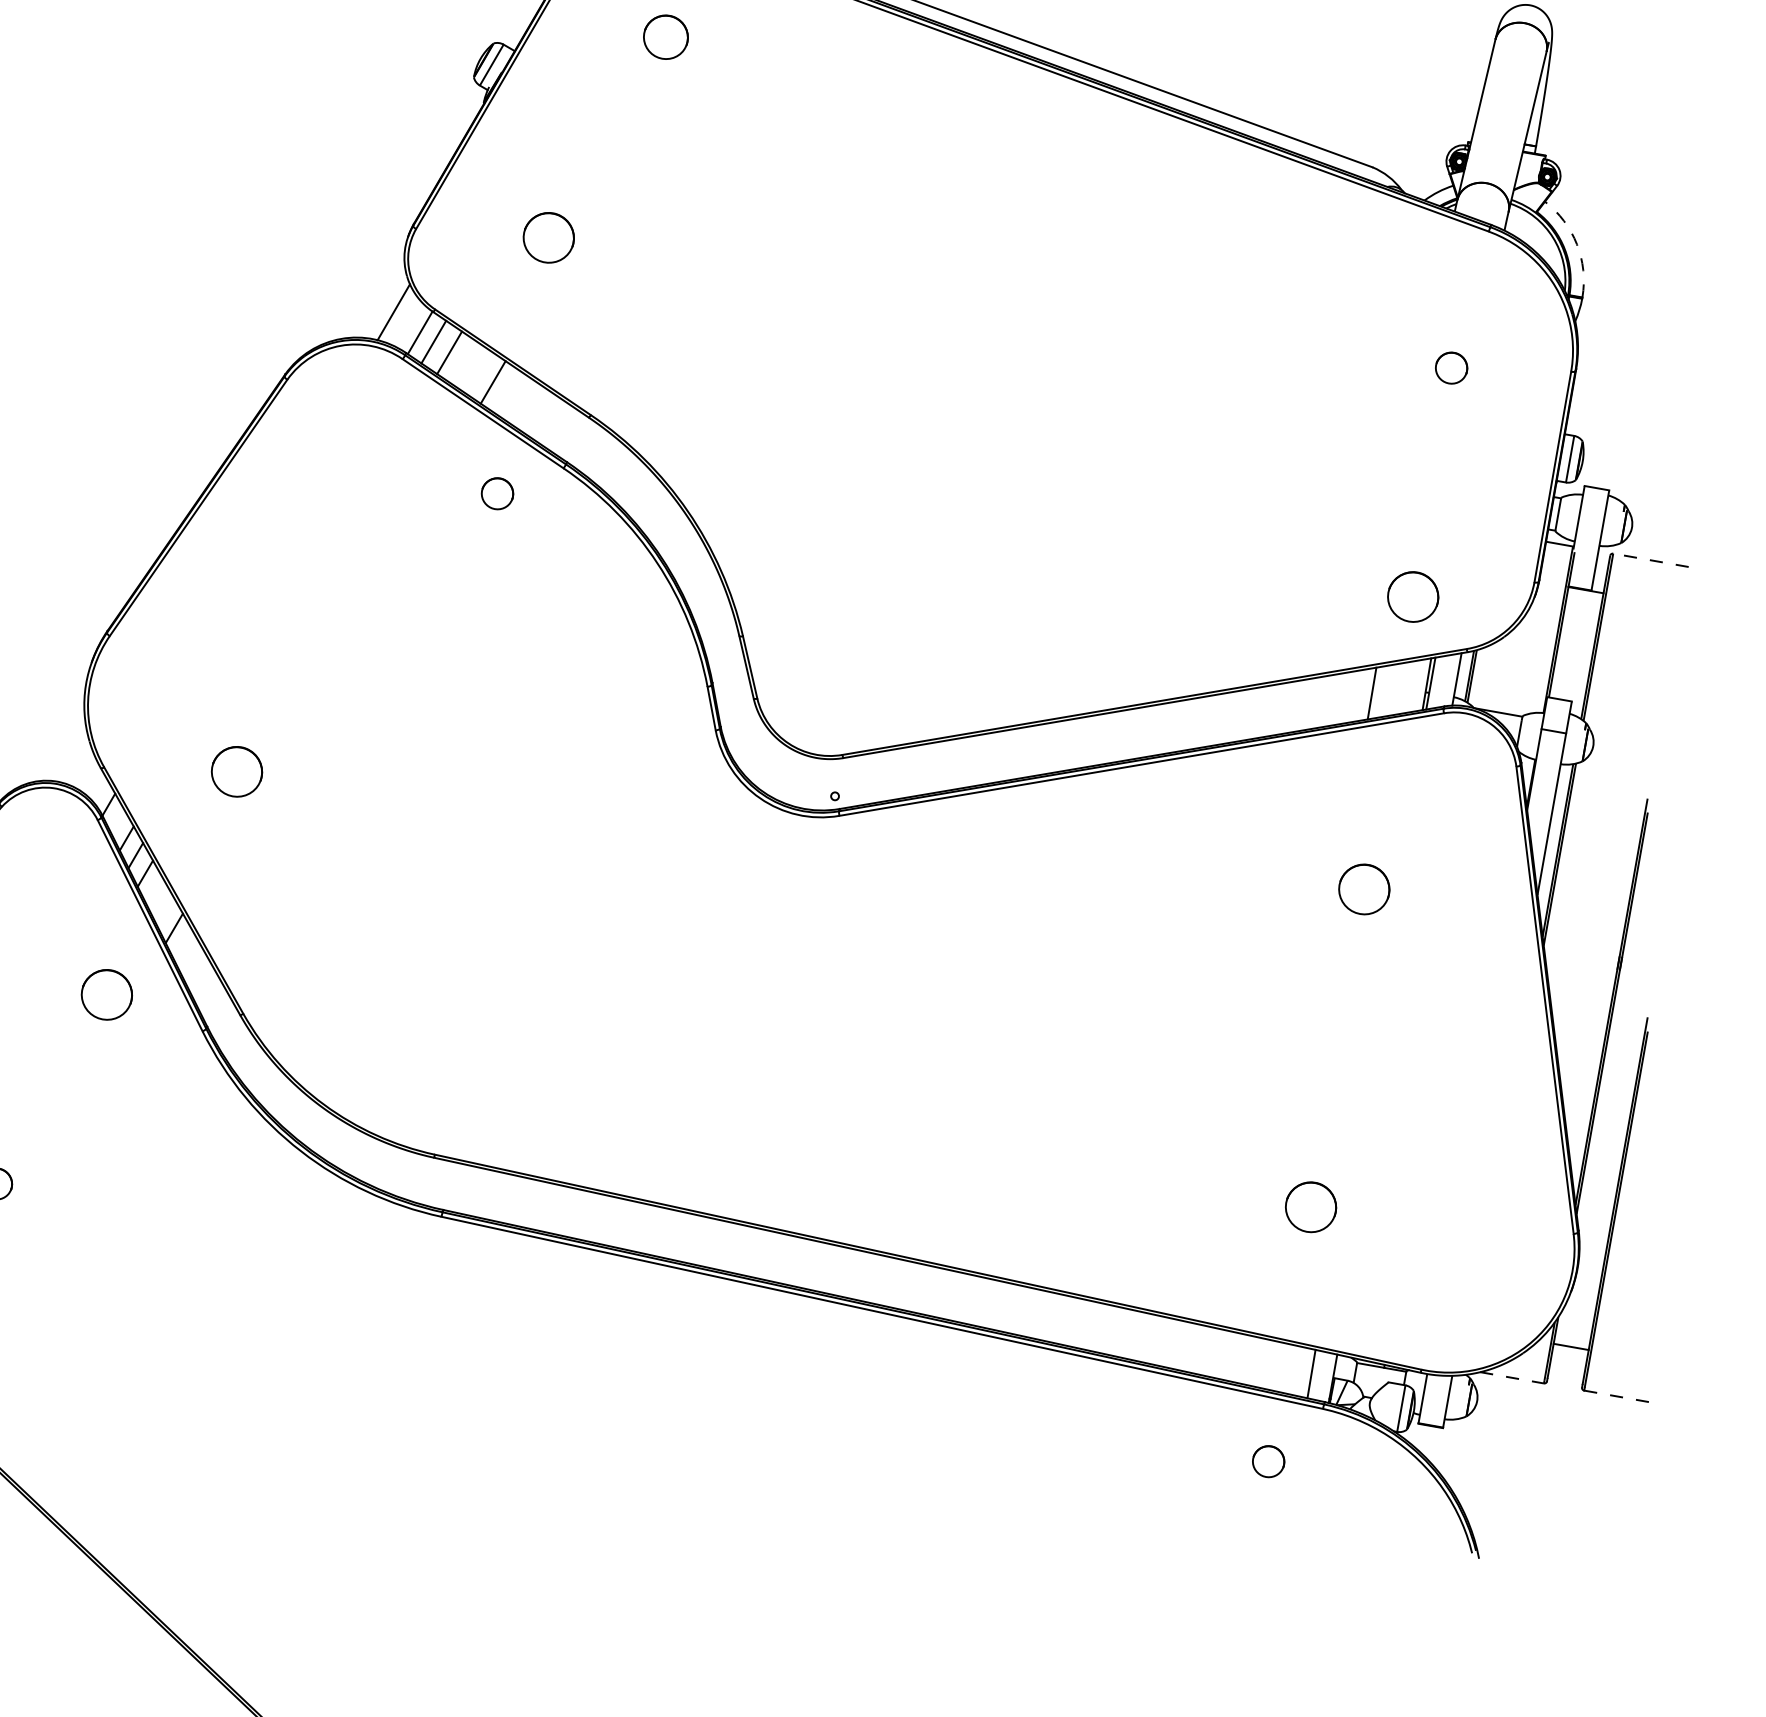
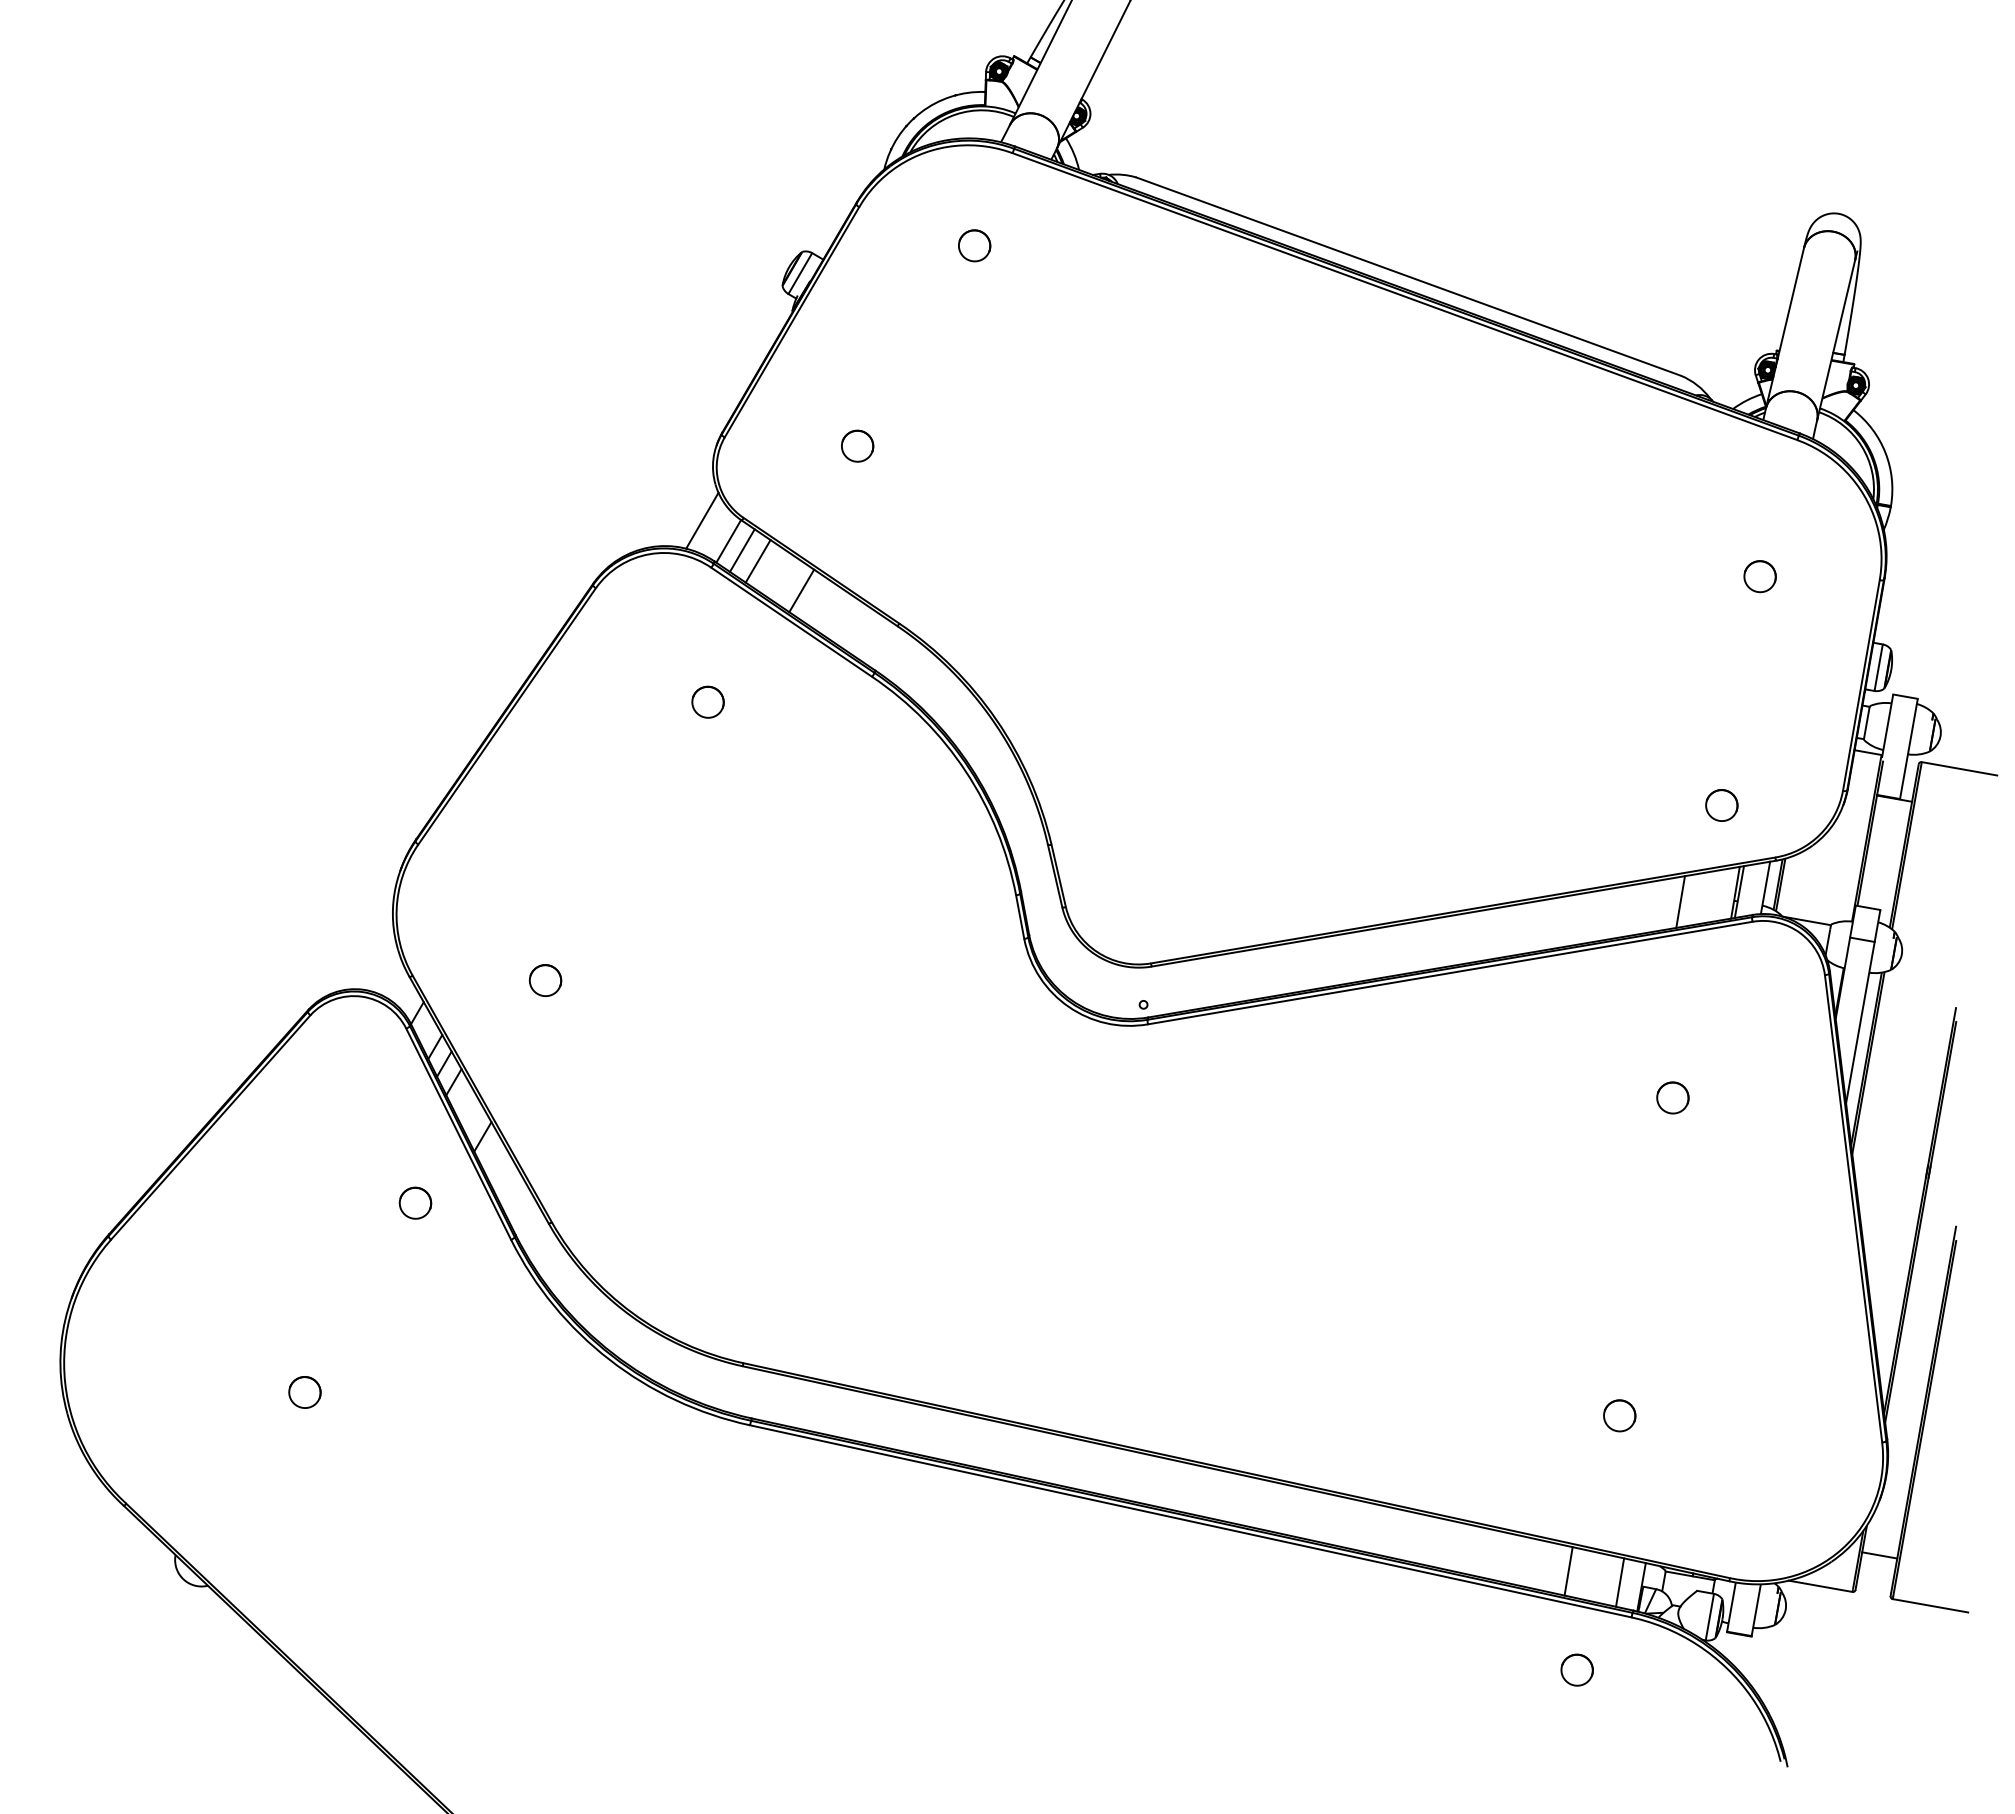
part: (665, 37) -> (974, 245), size x0.71
part: (548, 237) -> (857, 445), size x0.62
arc: (1576, 244) -> (1885, 452), dashed -> solid
part: (496, 493) -> (707, 701), moved
line: (1650, 560) -> (1959, 768), dashed -> solid
part: (1412, 597) -> (1721, 805), size x0.62
part: (236, 772) -> (545, 980), size x0.62
part: (1363, 889) -> (1672, 1097), size x0.62
part: (106, 994) -> (415, 1202), size x0.62
part: (1310, 1207) -> (1619, 1415), size x0.62
line: (1259, 1363) -> (1568, 1571), added
line: (1512, 1378) -> (1821, 1586), dashed -> solid
line: (1621, 1397) -> (1930, 1605), dashed -> solid

